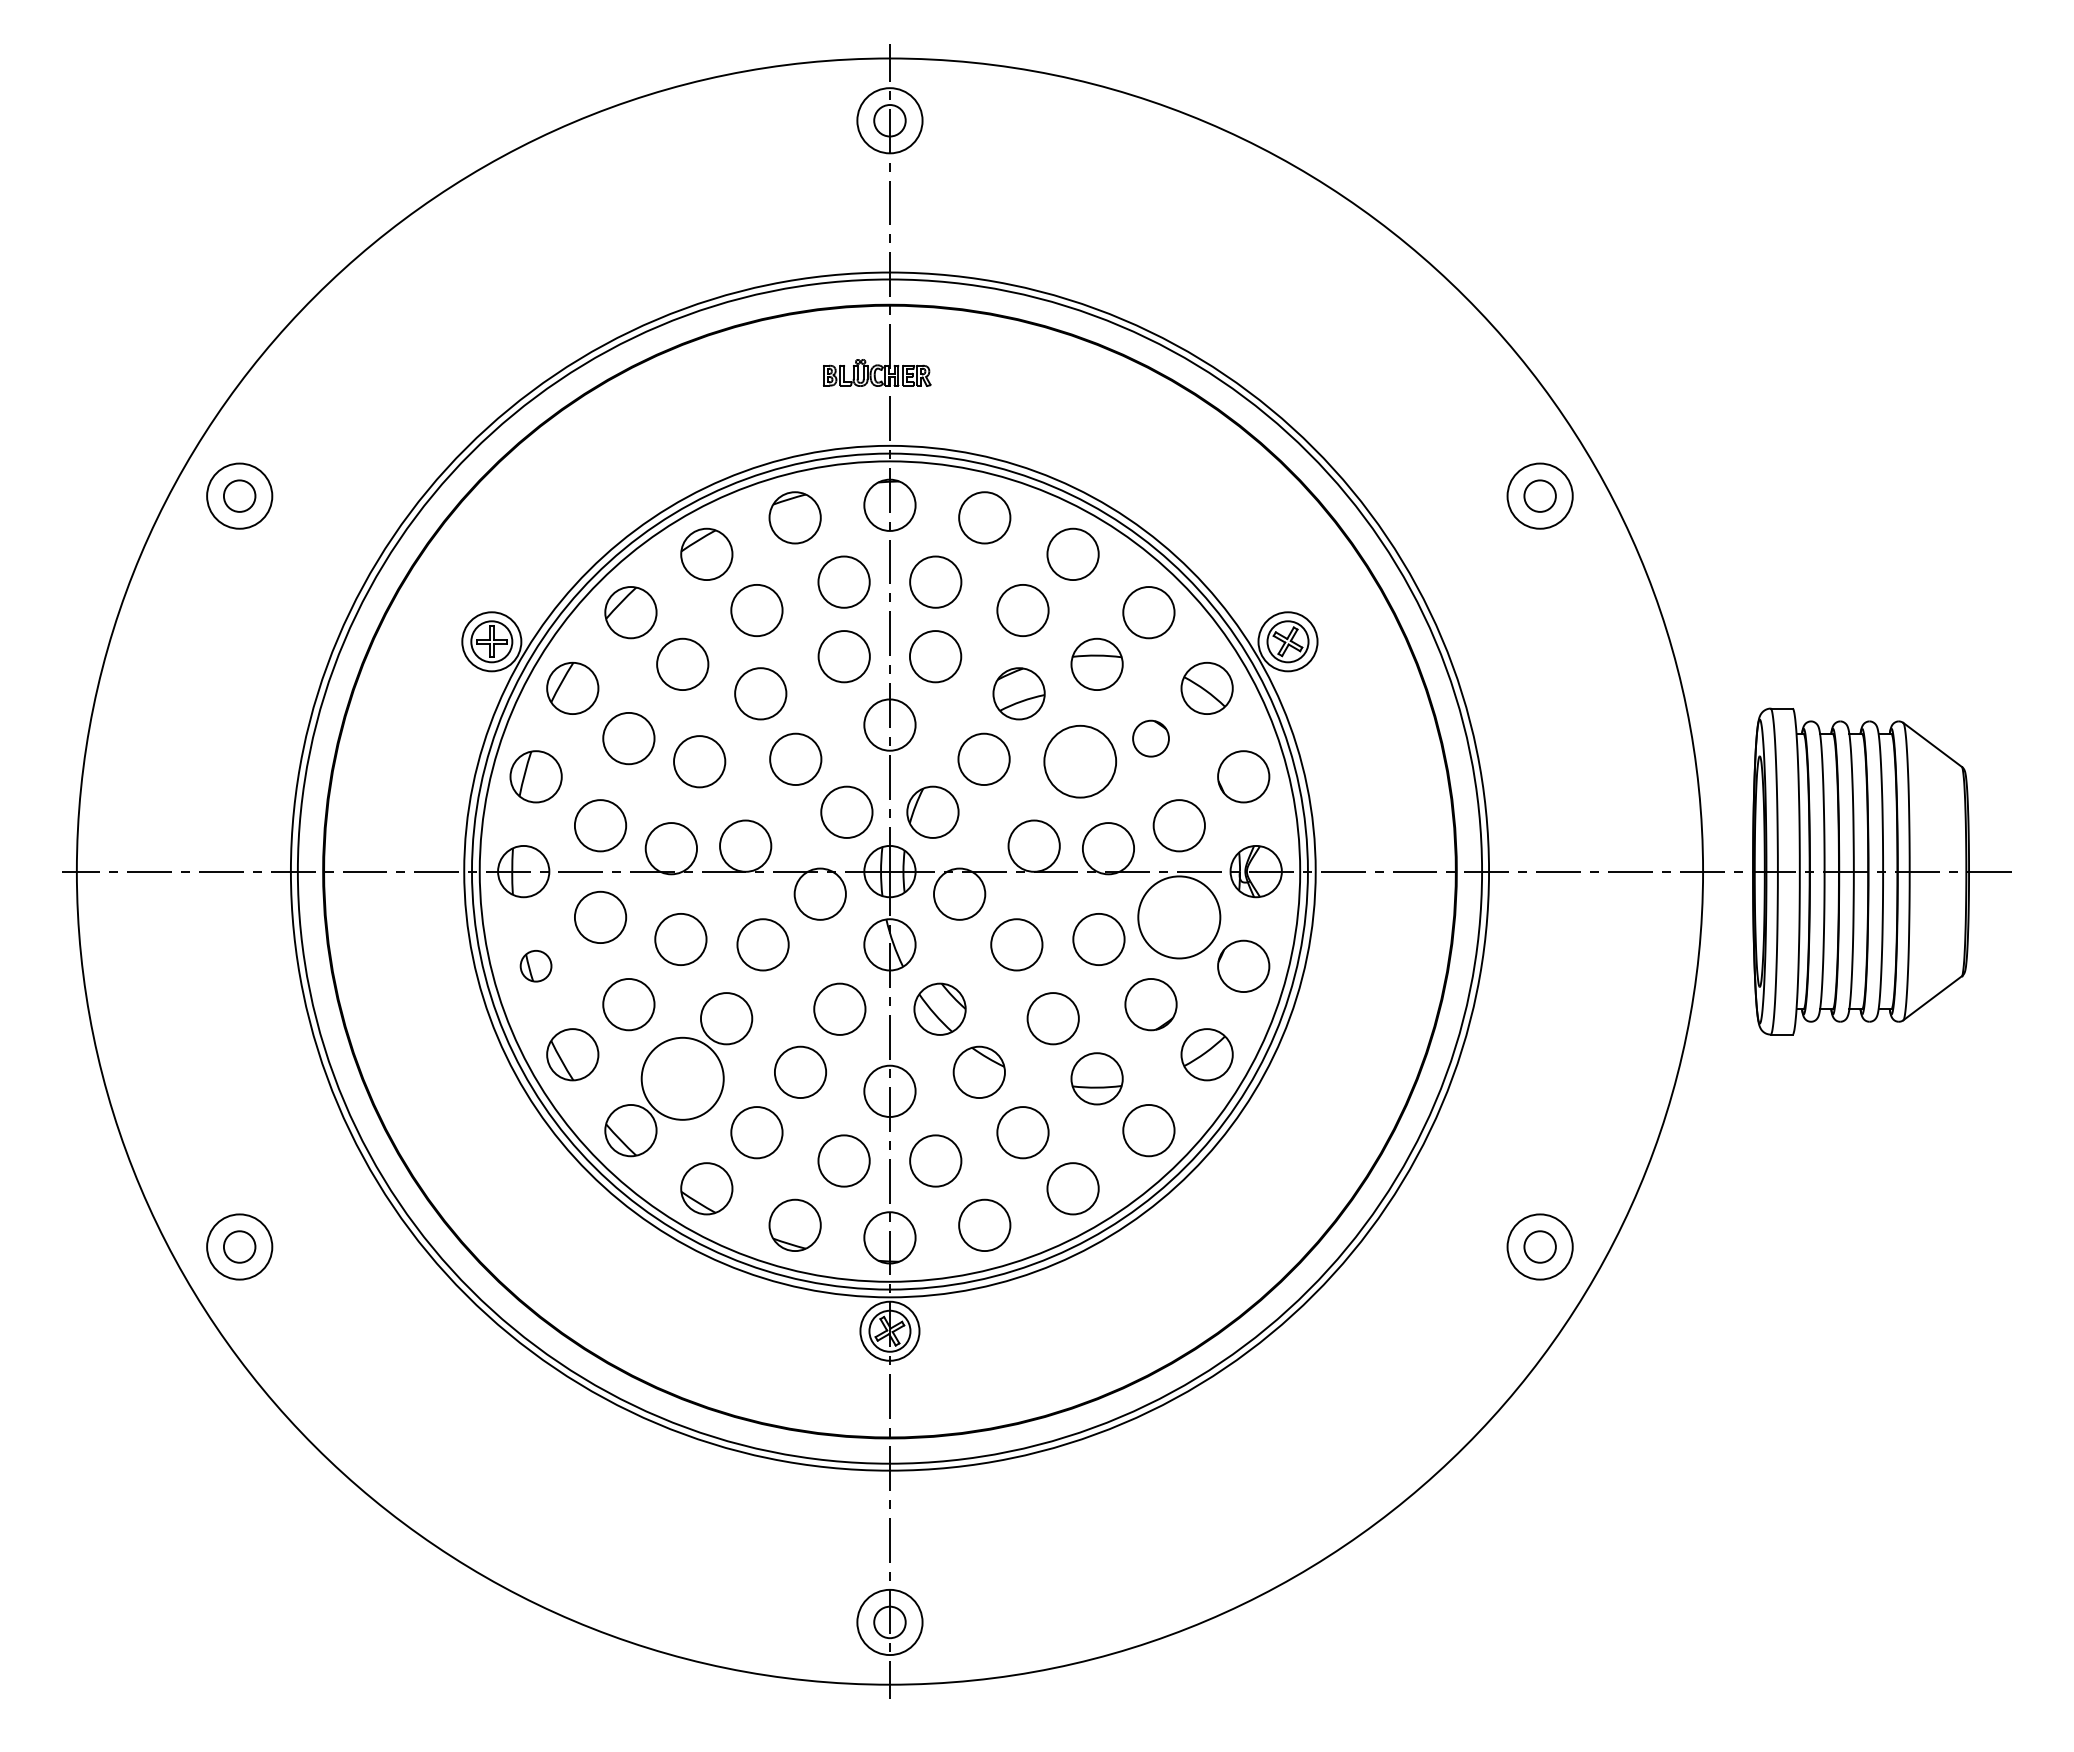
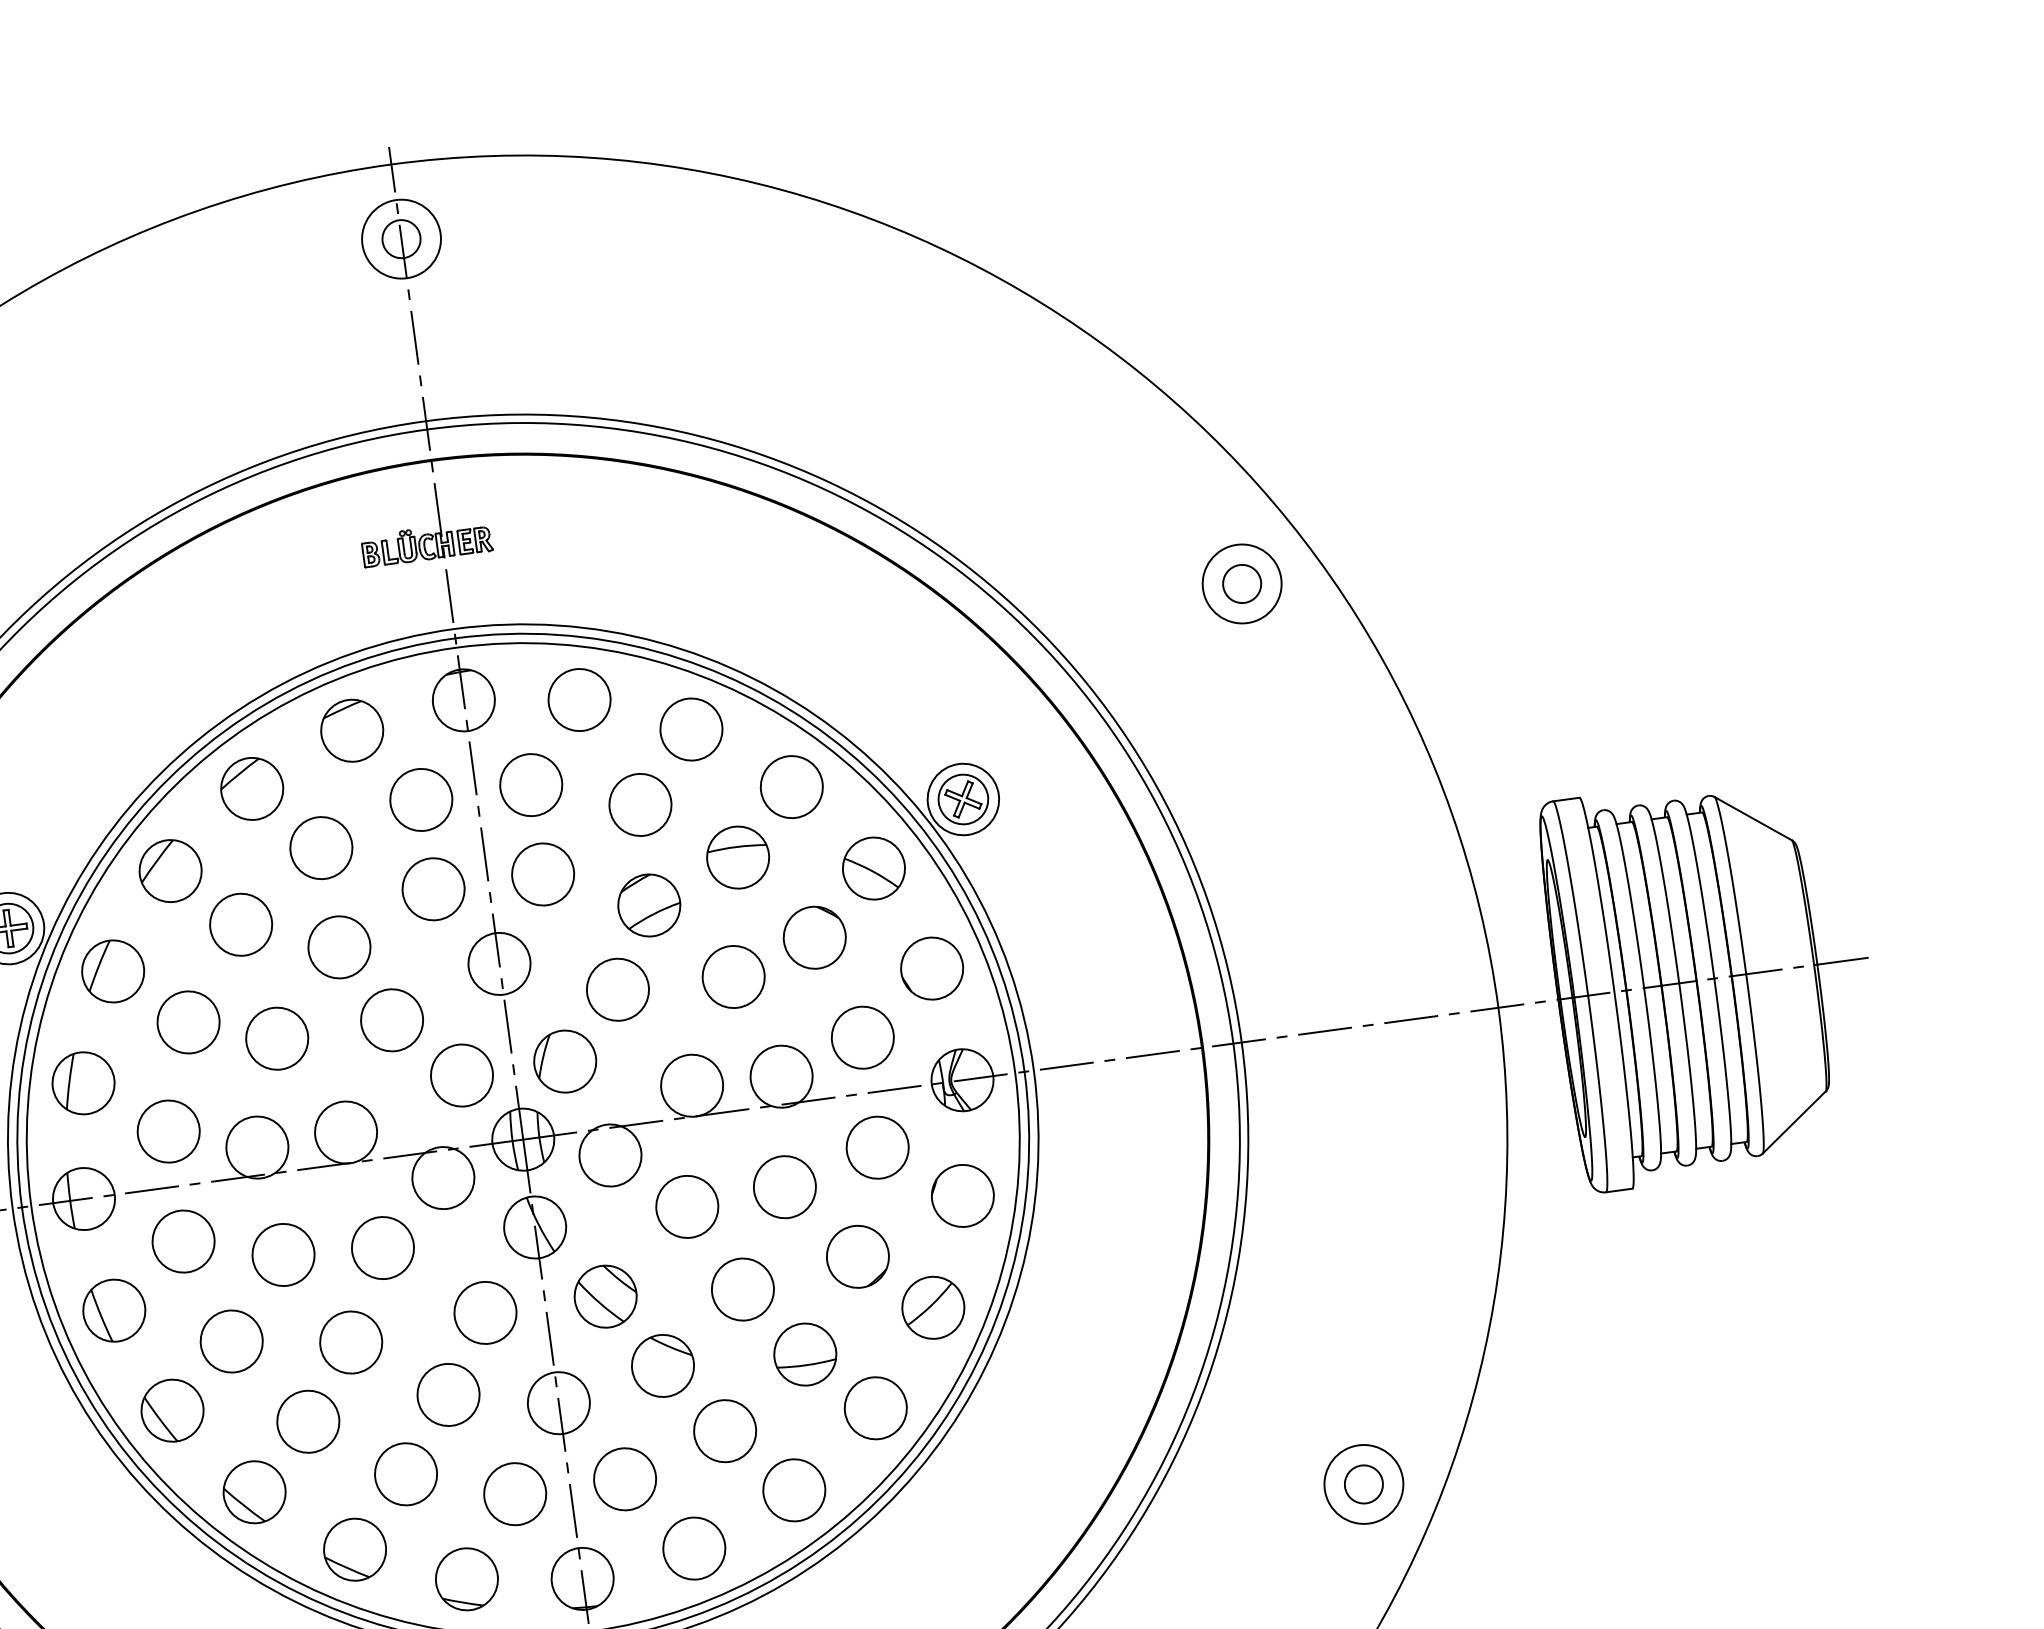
circle: (1150, 738) -> (814, 937), size x1.43
circle: (1079, 761) -> (732, 976), size x0.71
circle: (1178, 917) -> (876, 1147), size x0.62
part: (535, 965) -> (113, 1309), size x1.67
circle: (682, 1078) -> (307, 1421), size x0.62

